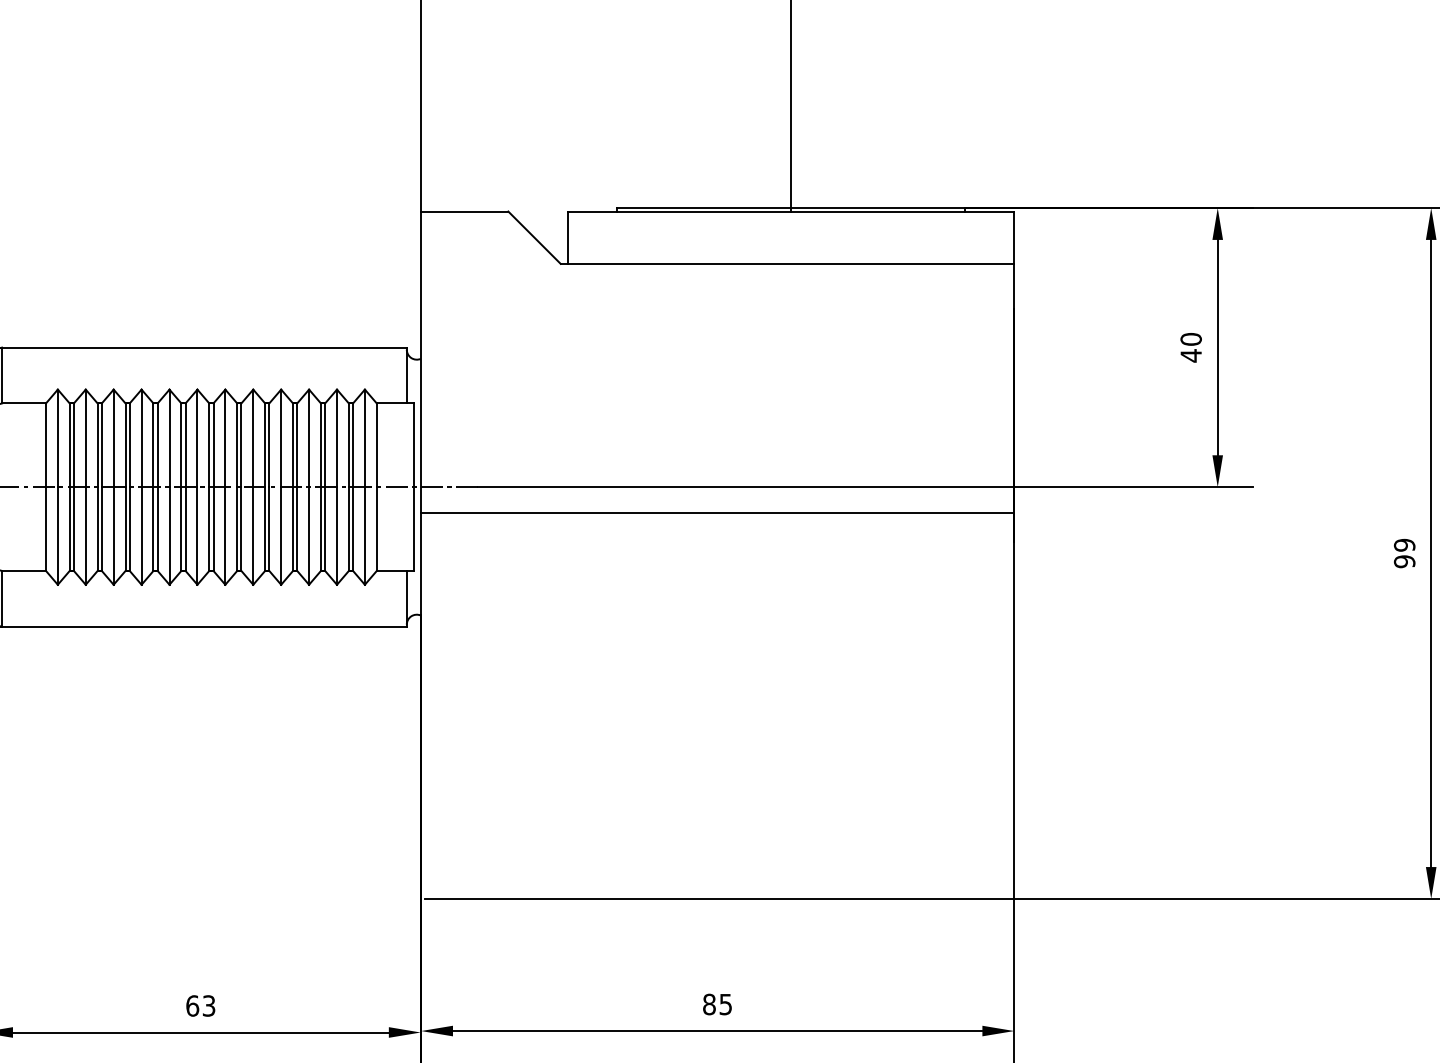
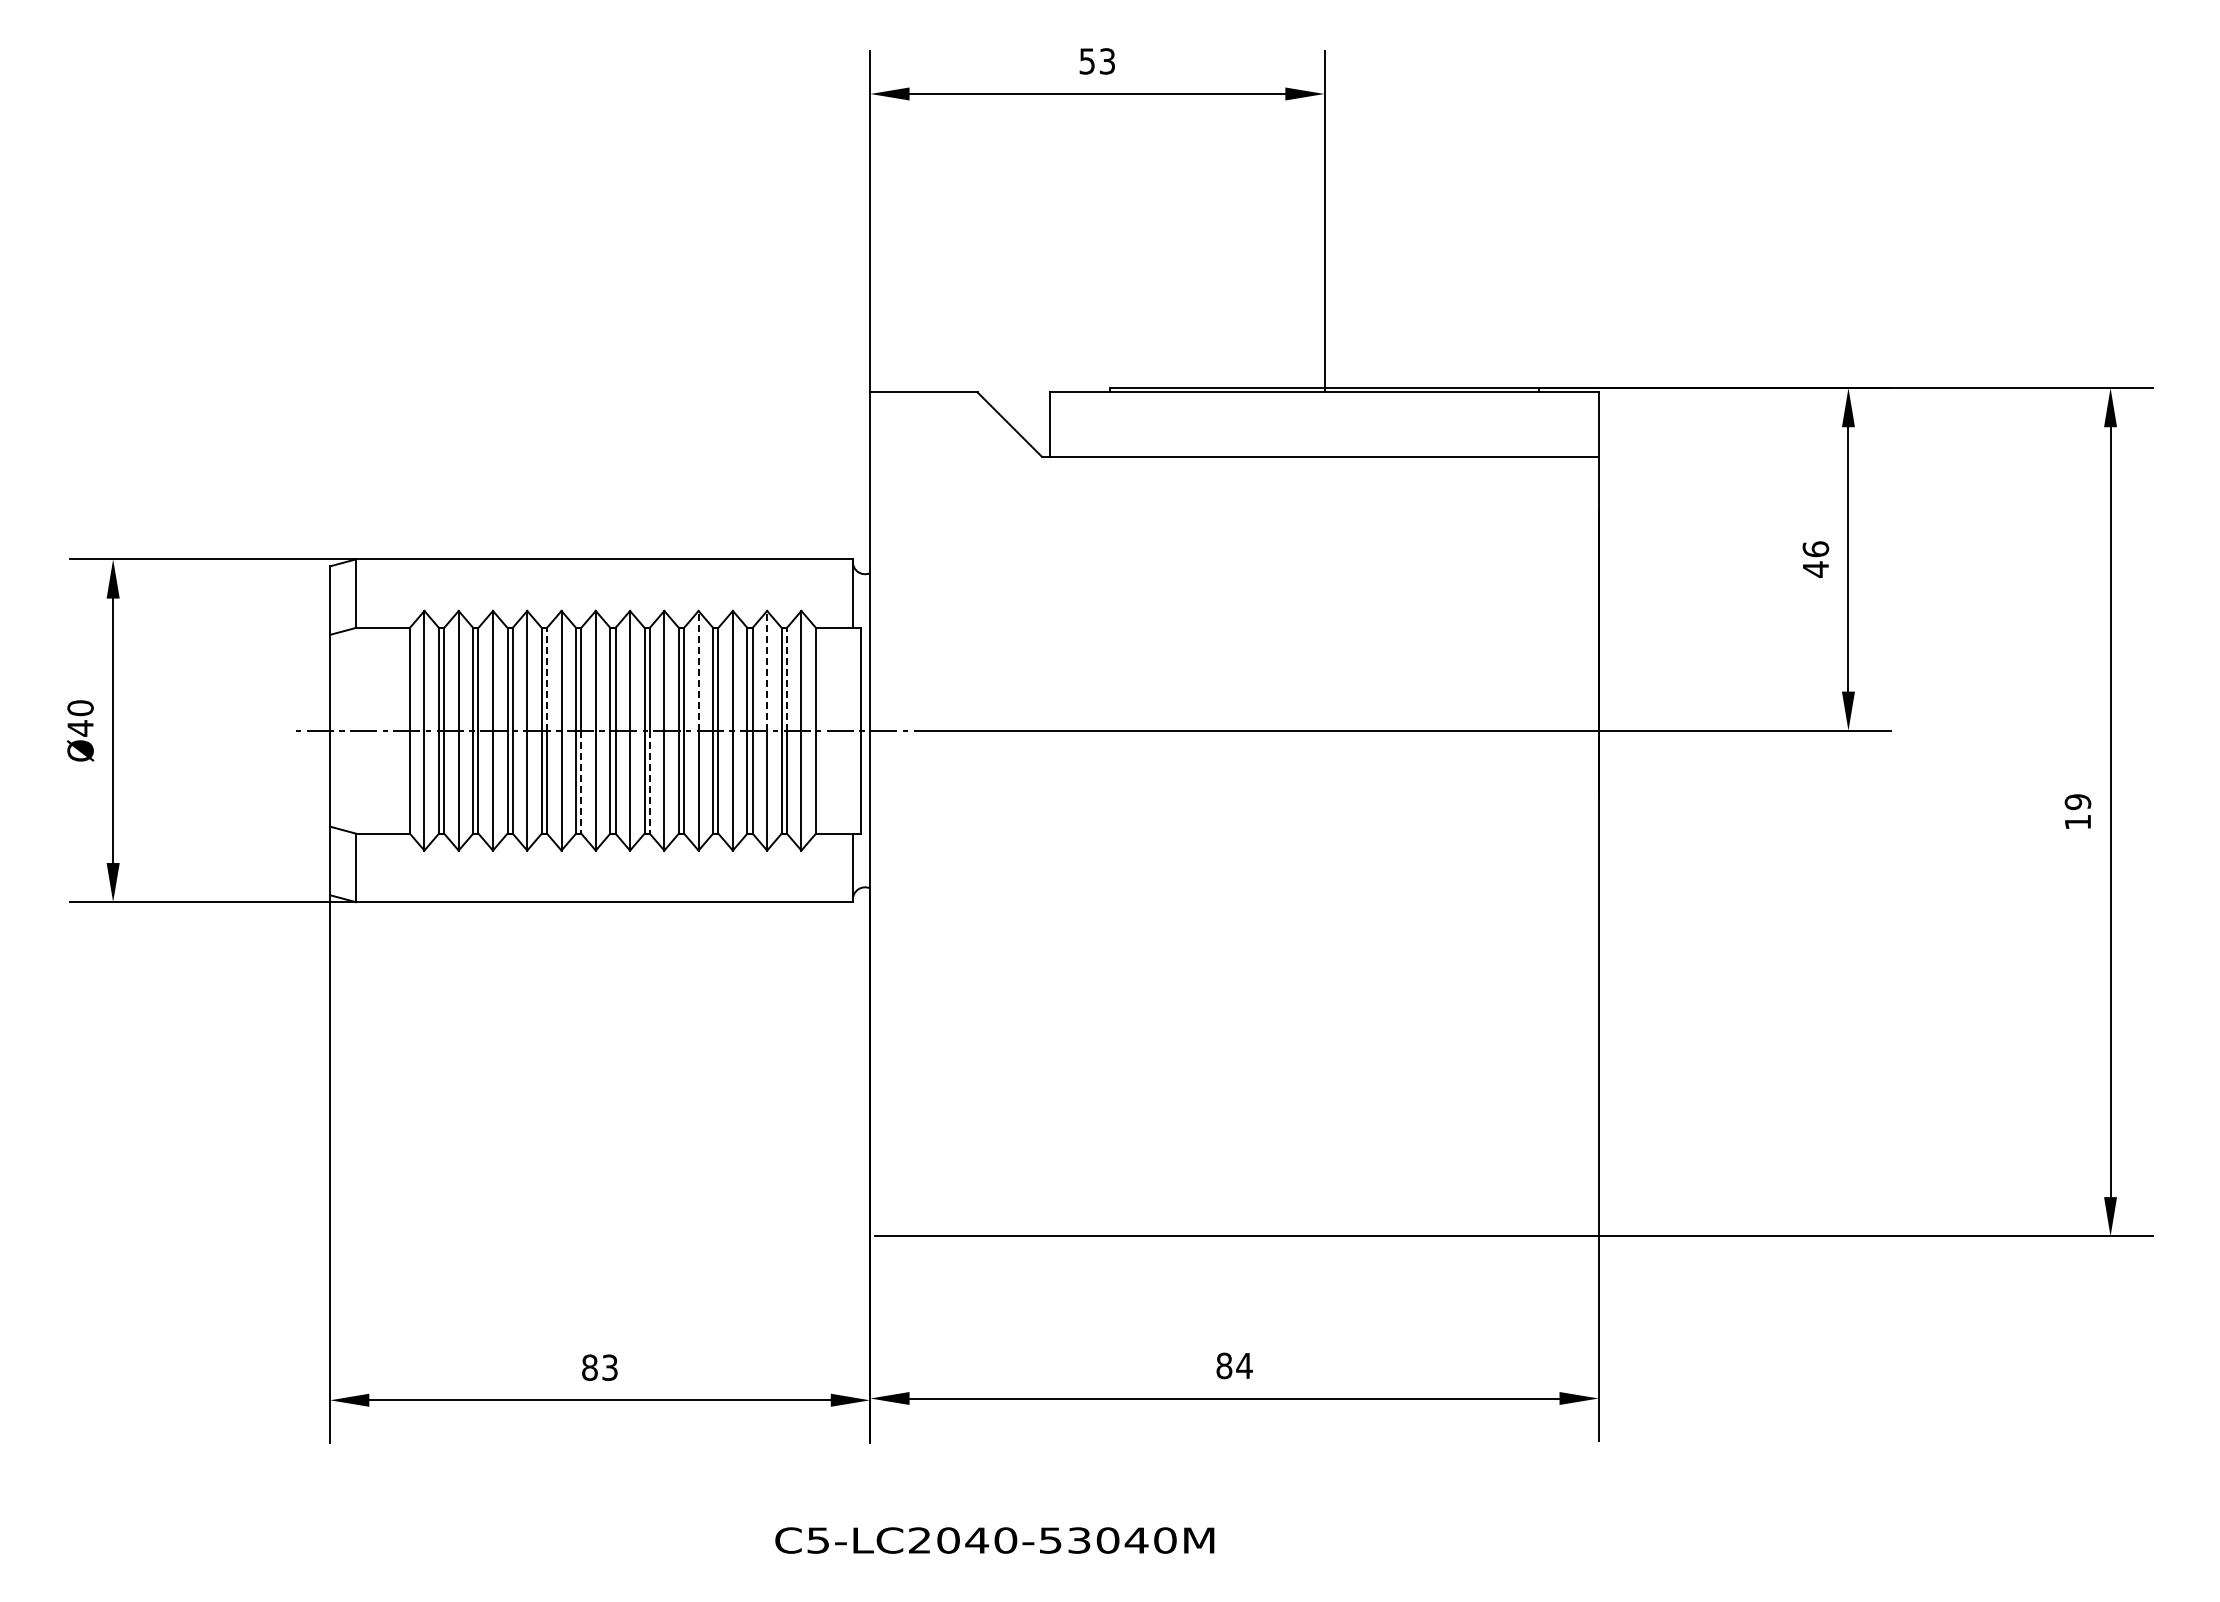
text: (1190, 339) -> (1815, 549), 40 -> 46
line: (281, 438) -> (698, 670), solid -> dashed
line: (337, 438) -> (767, 670), solid -> dashed
line: (157, 444) -> (546, 678), solid -> dashed
line: (352, 444) -> (786, 678), solid -> dashed
line: (717, 513) -> (1234, 763), removed
line: (185, 529) -> (581, 782), solid -> dashed
line: (241, 529) -> (649, 782), solid -> dashed
text: (1404, 561) -> (2077, 822), 99 -> 19
text: (725, 1004) -> (1244, 1366), 85 -> 84
text: (192, 1005) -> (589, 1367), 63 -> 83

